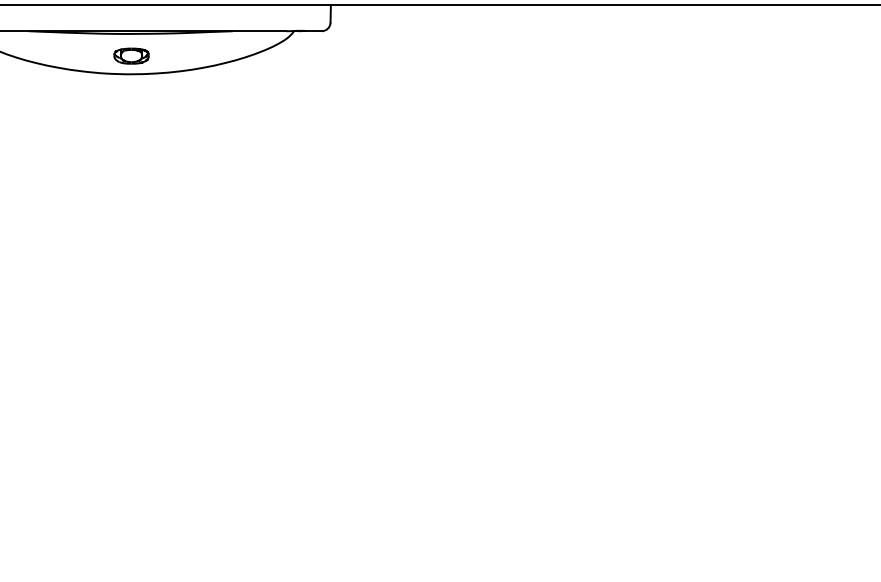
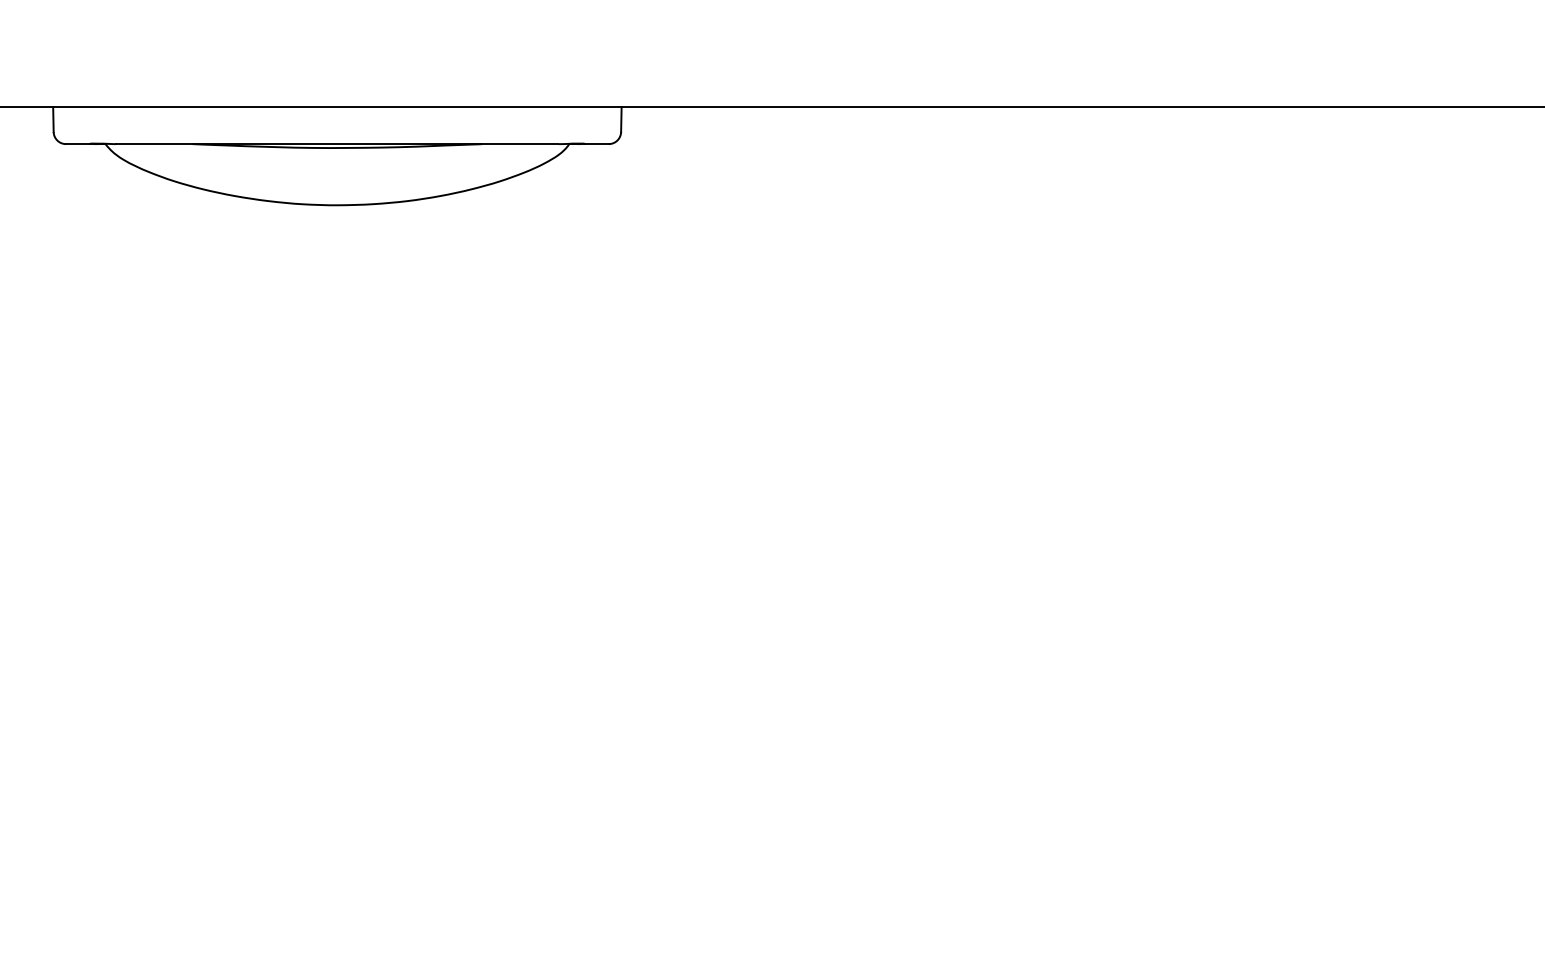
part: (131, 56) -> (338, 179), removed

